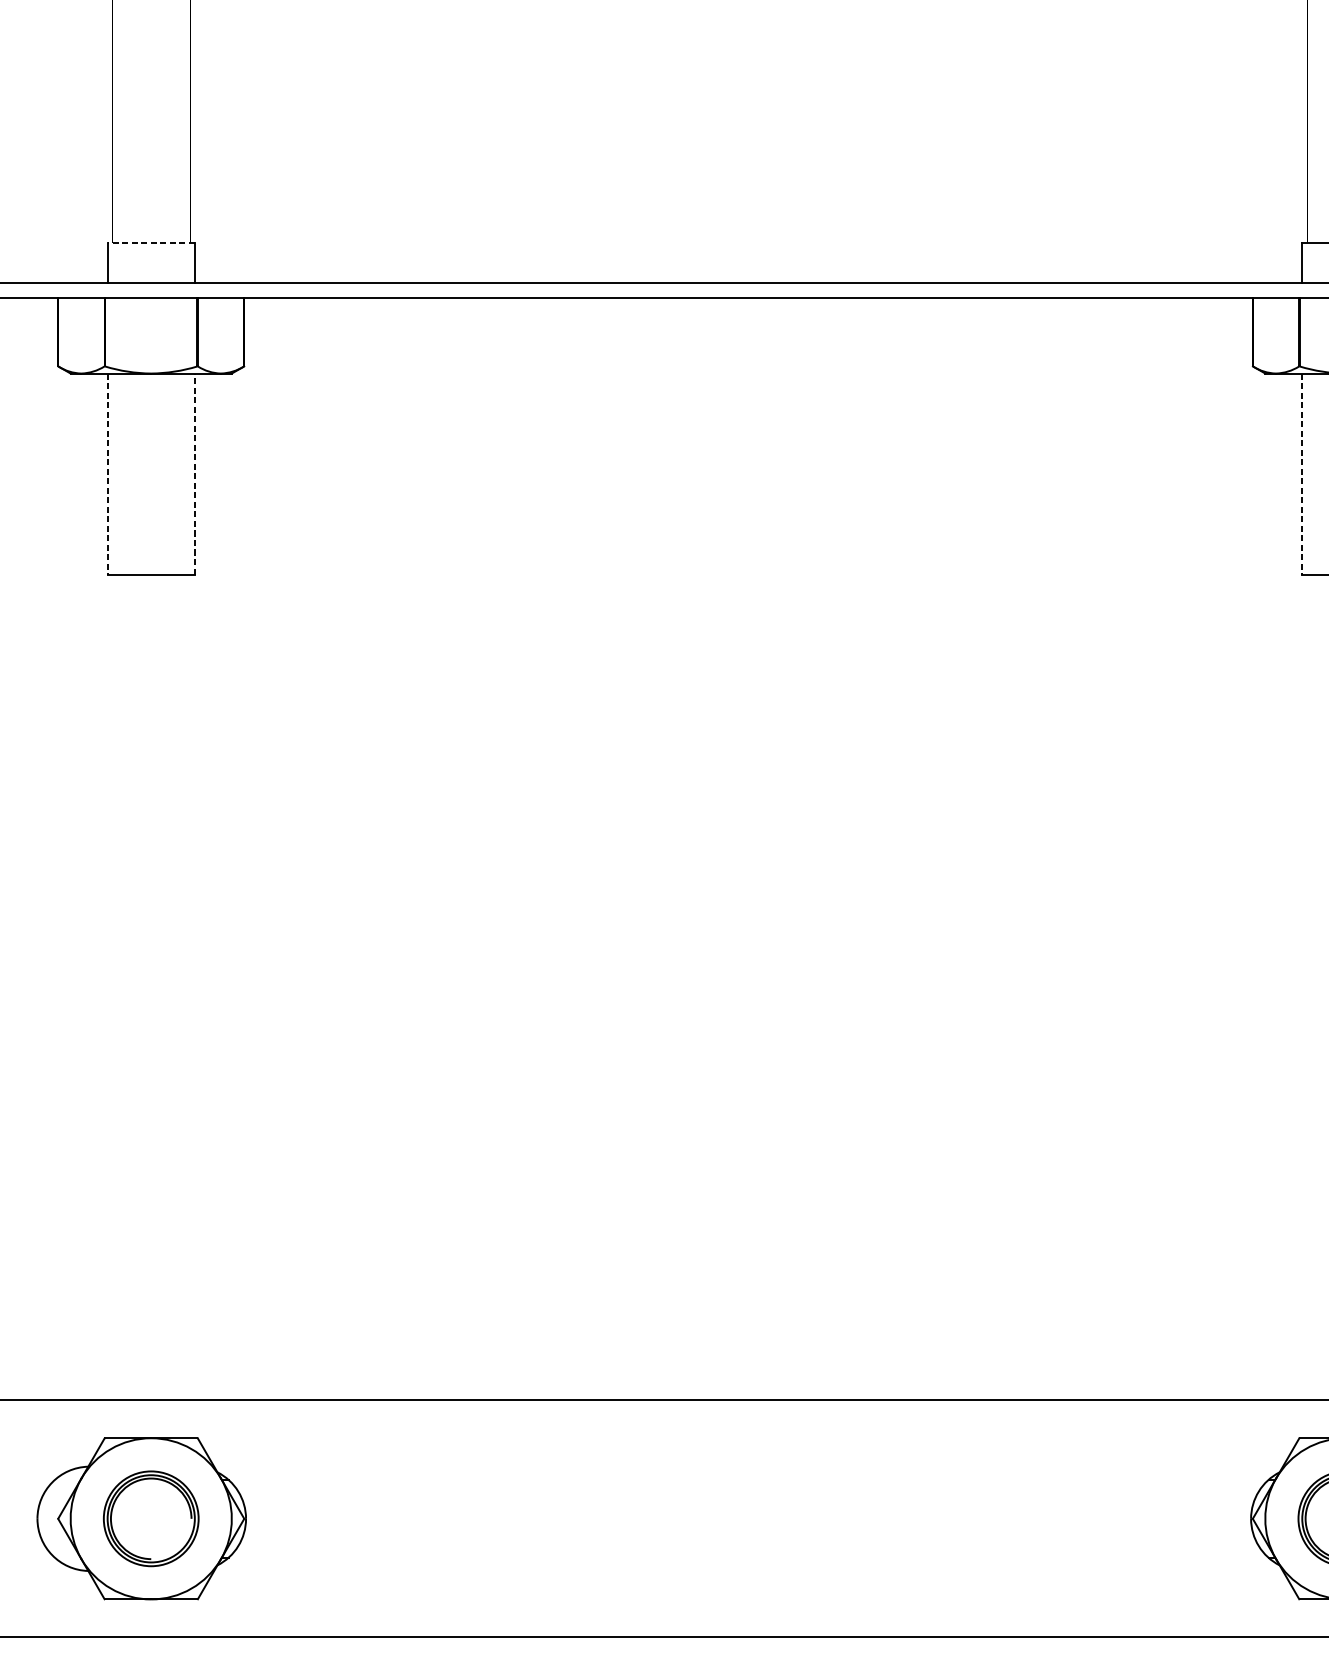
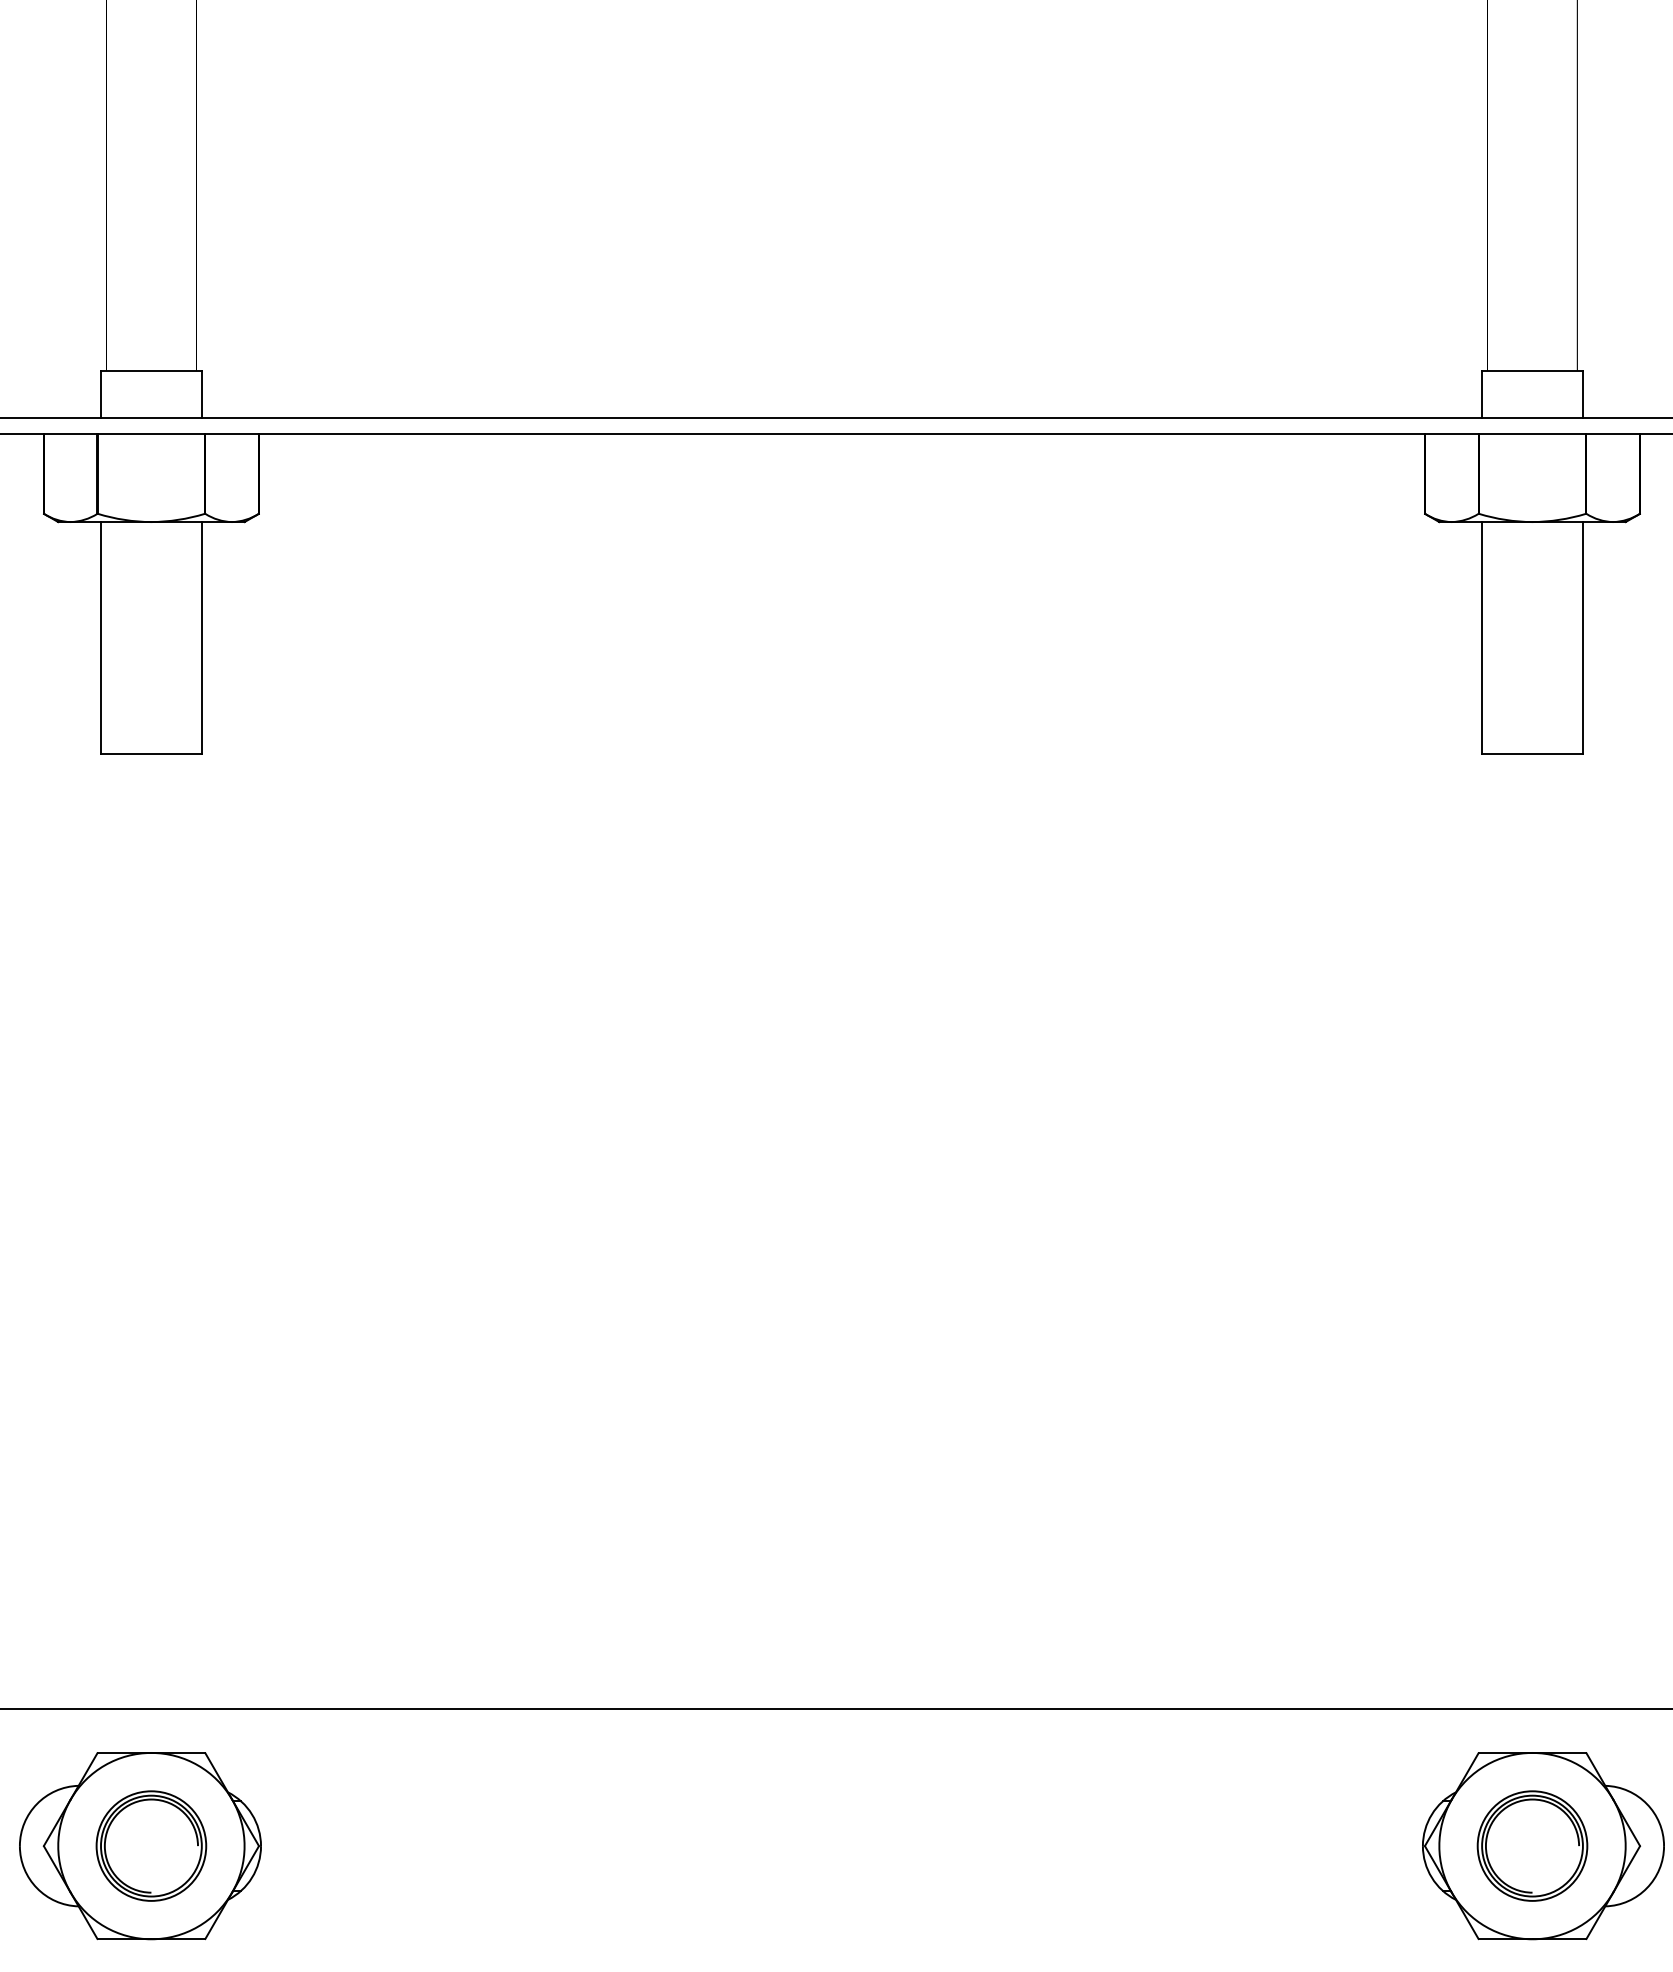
line: (150, 242) -> (150, 370), dashed -> solid
line: (194, 473) -> (201, 637), dashed -> solid
line: (108, 474) -> (101, 638), dashed -> solid
line: (1302, 474) -> (1482, 638), dashed -> solid

